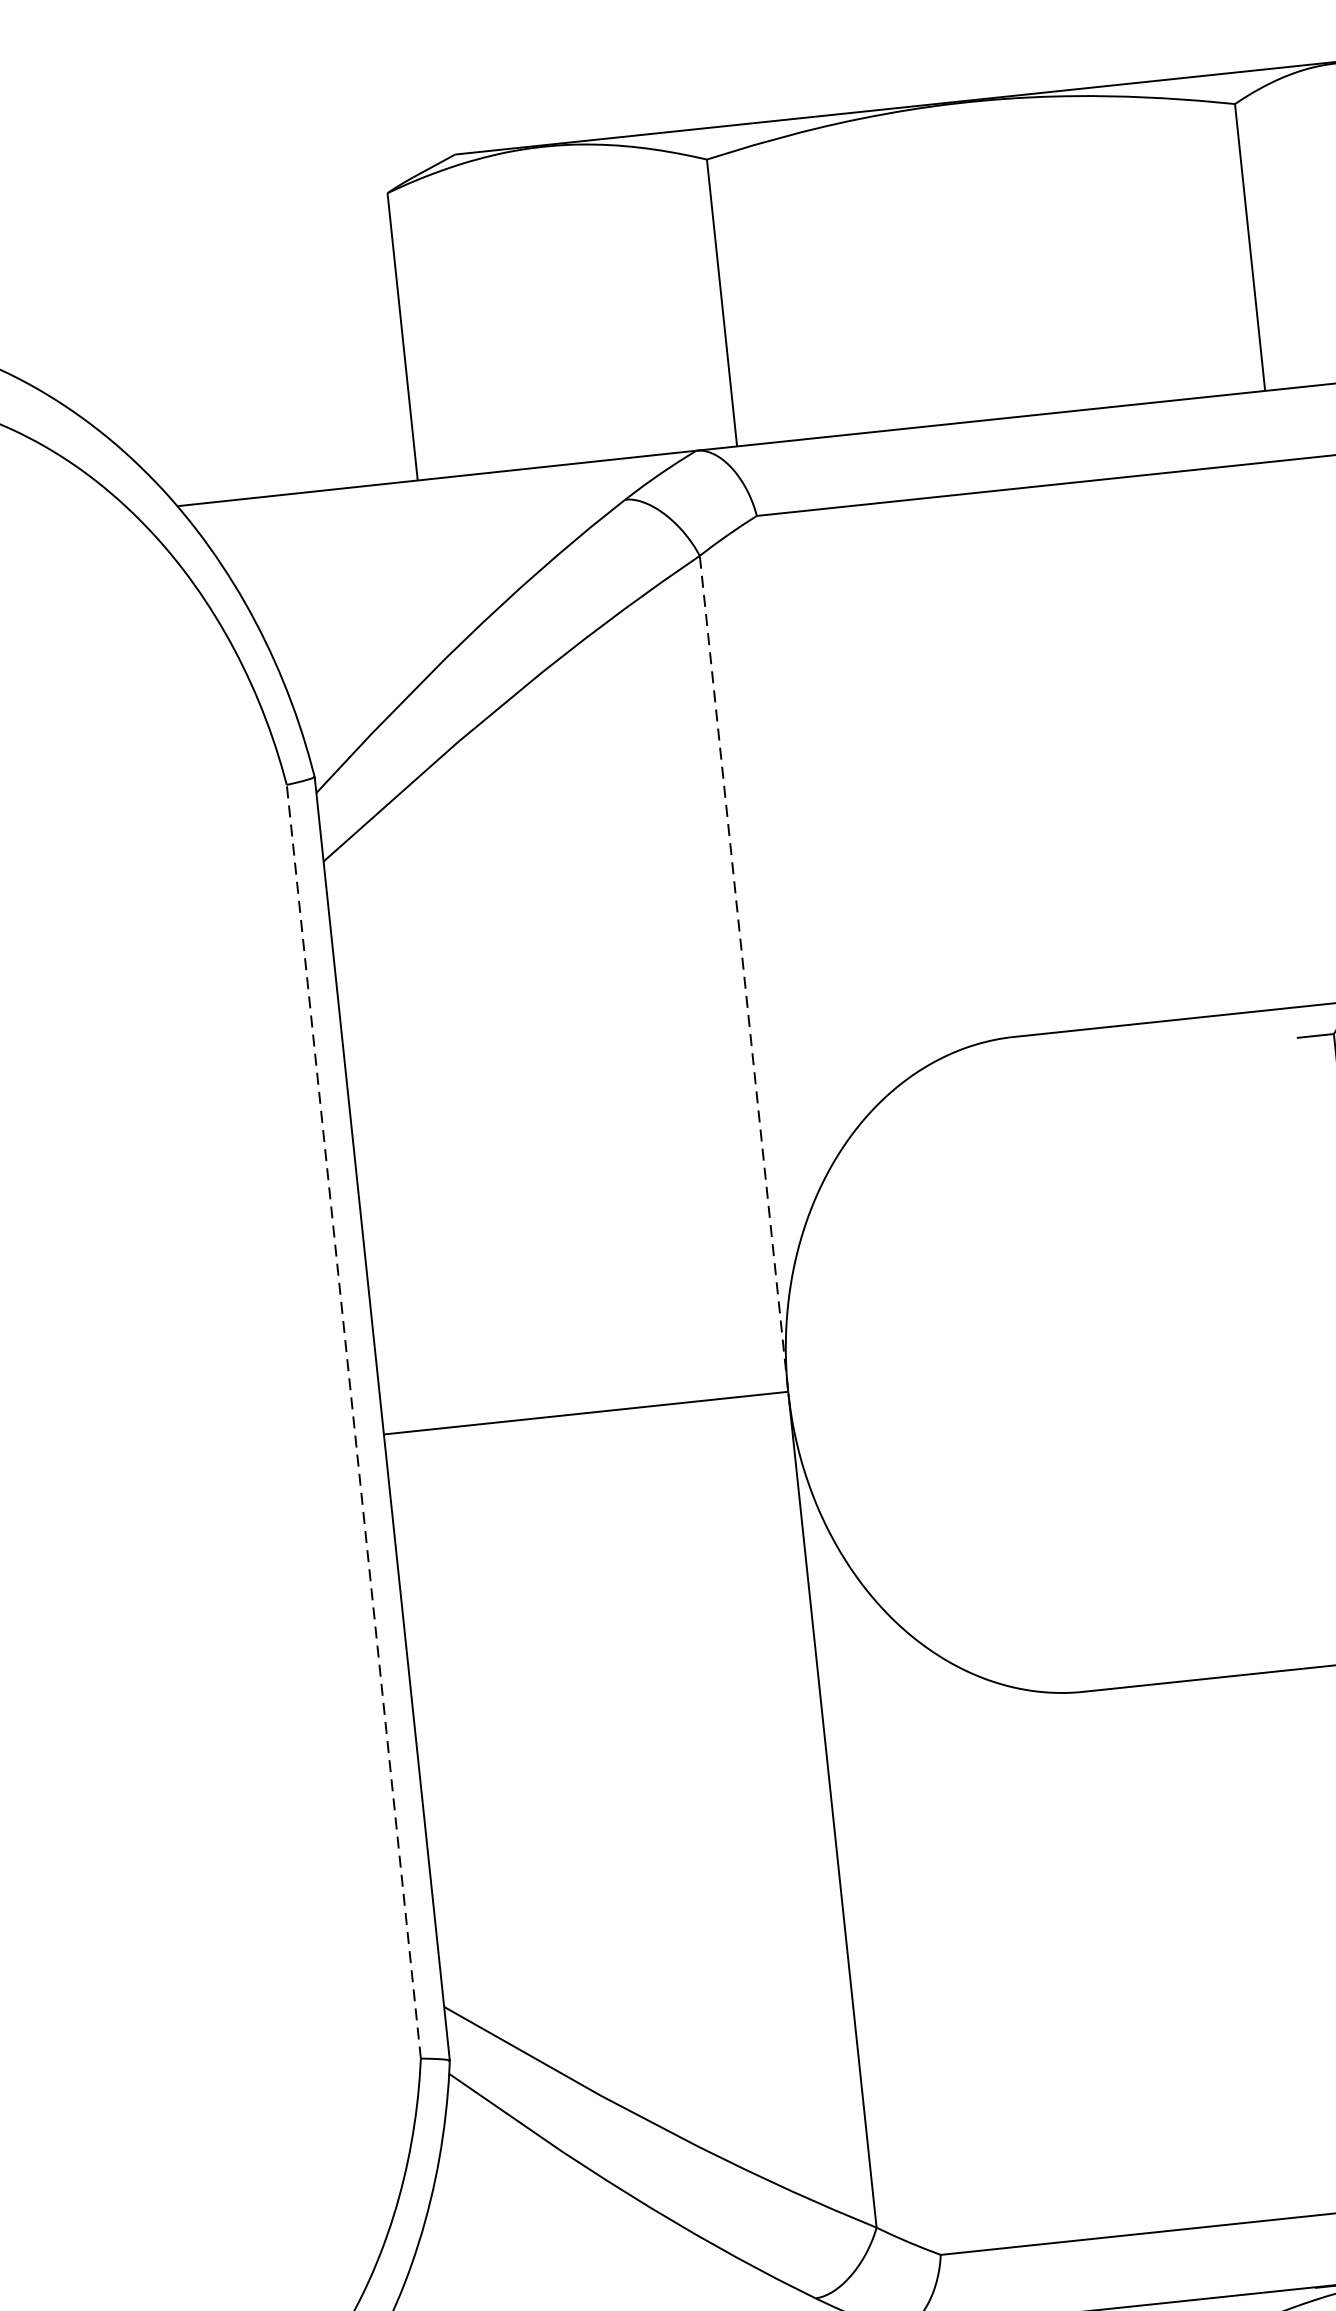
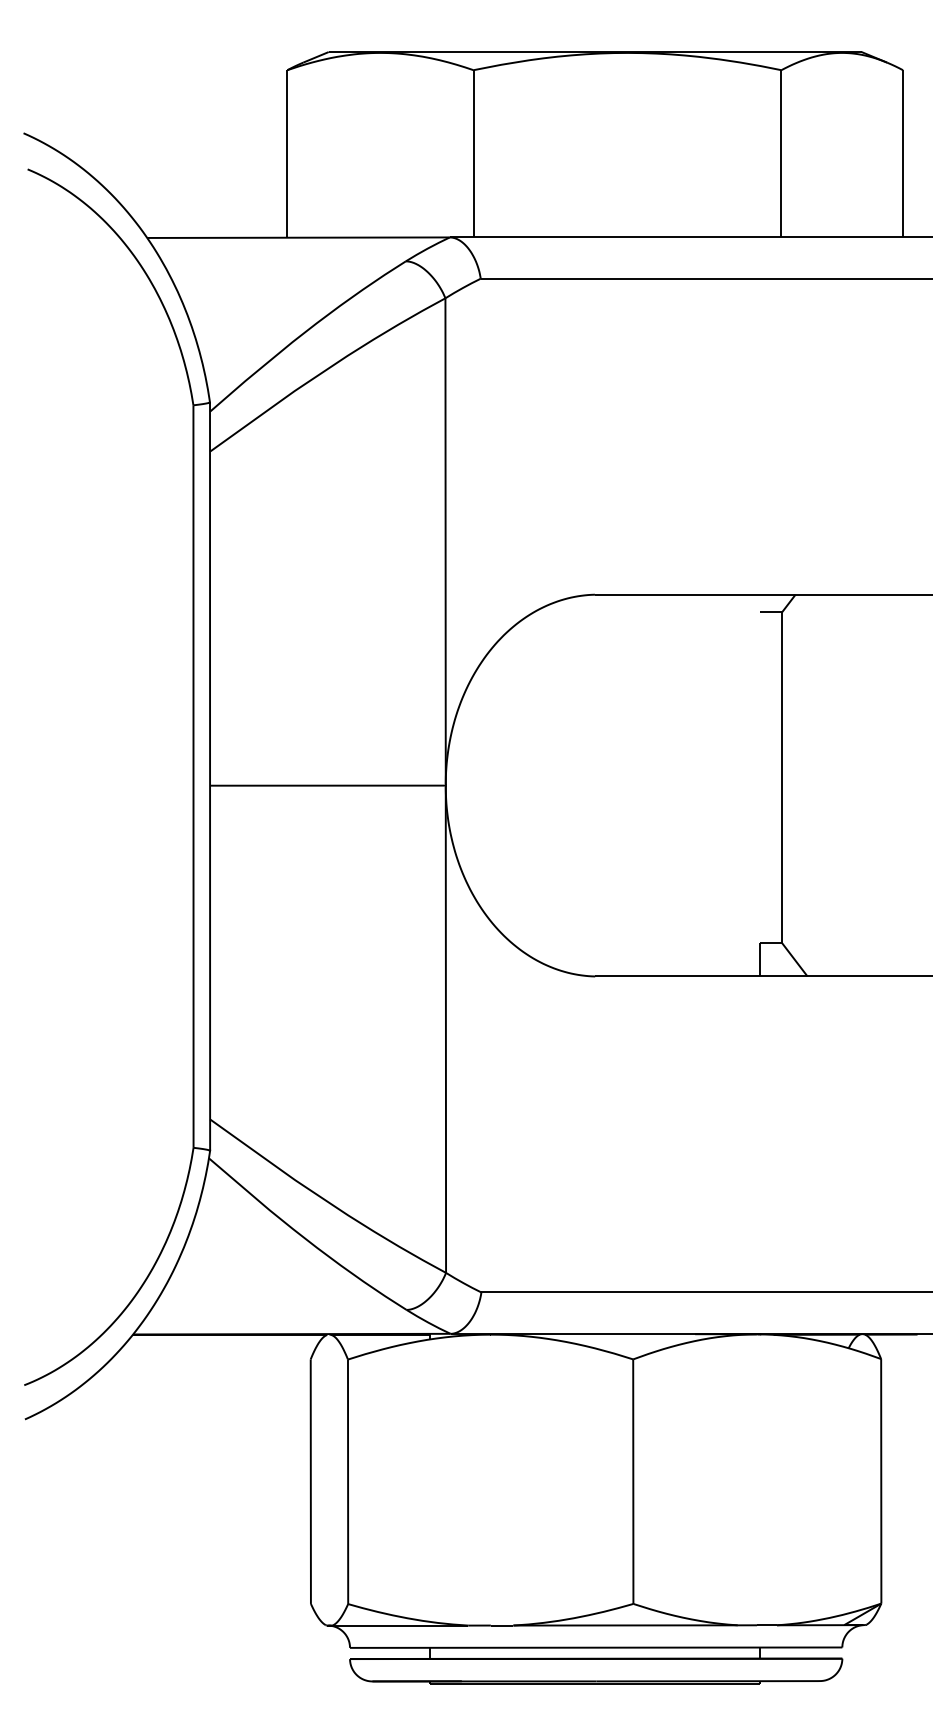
line: (743, 971) -> (445, 540), dashed -> solid
line: (353, 1421) -> (193, 776), dashed -> solid

